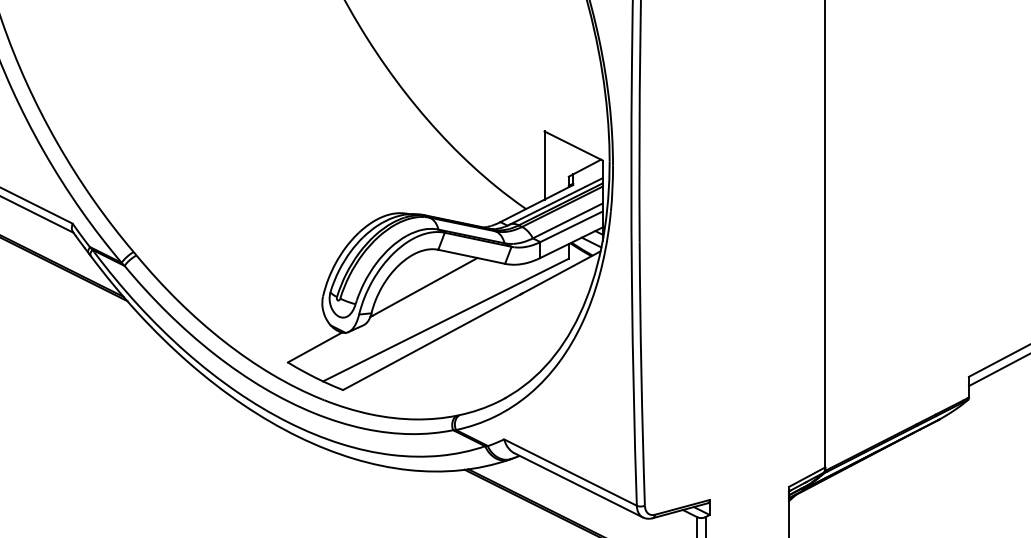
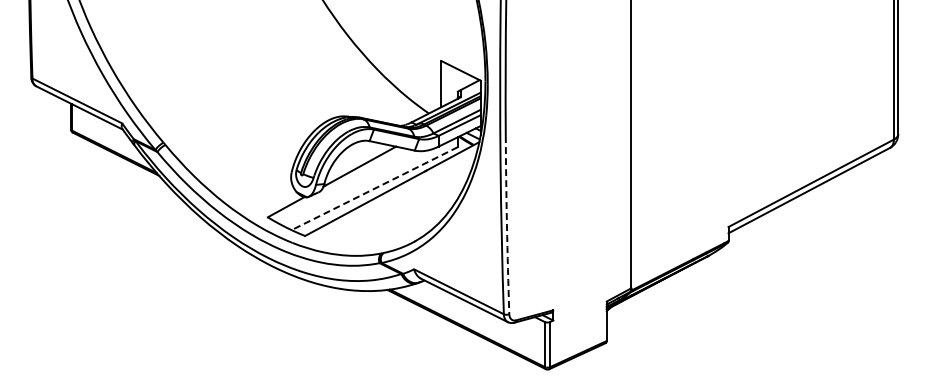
line: (445, 319) -> (374, 188), solid -> dashed
arc: (640, 374) -> (506, 225), solid -> dashed

